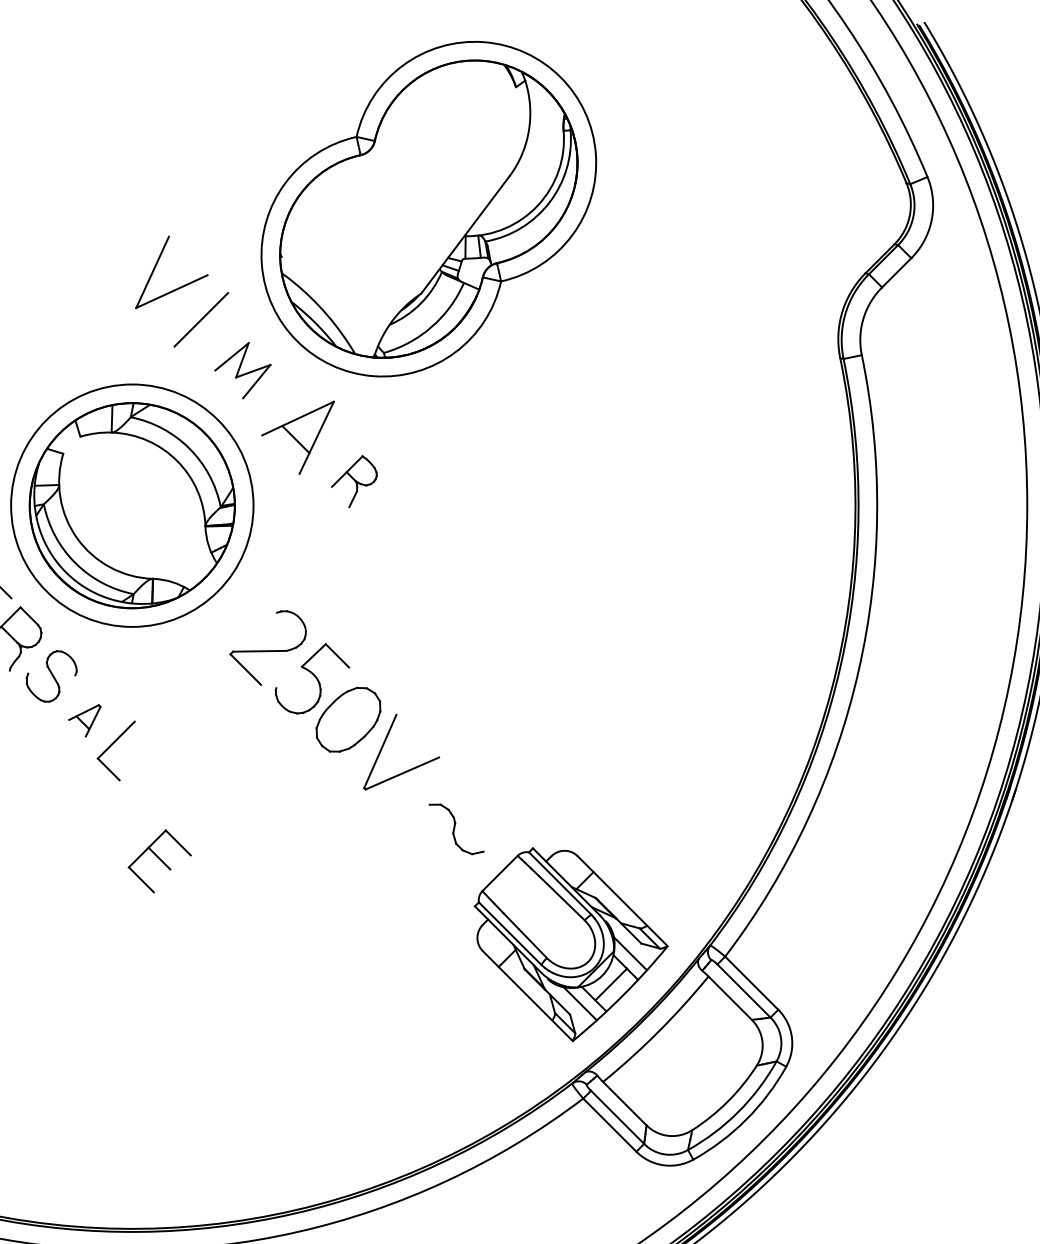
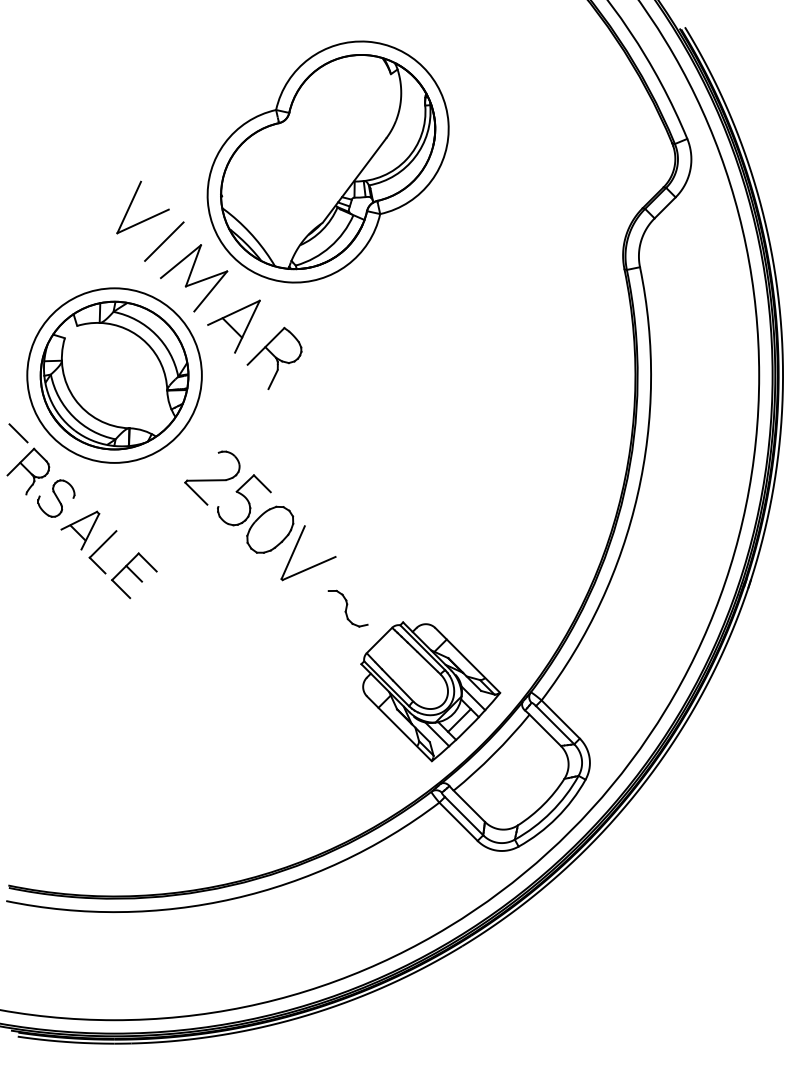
part: (243, 370) -> (194, 278), size x1.67
part: (354, 480) -> (274, 357), size x1.67
part: (84, 720) -> (80, 530), size x1.67
part: (159, 860) -> (134, 575), moved

